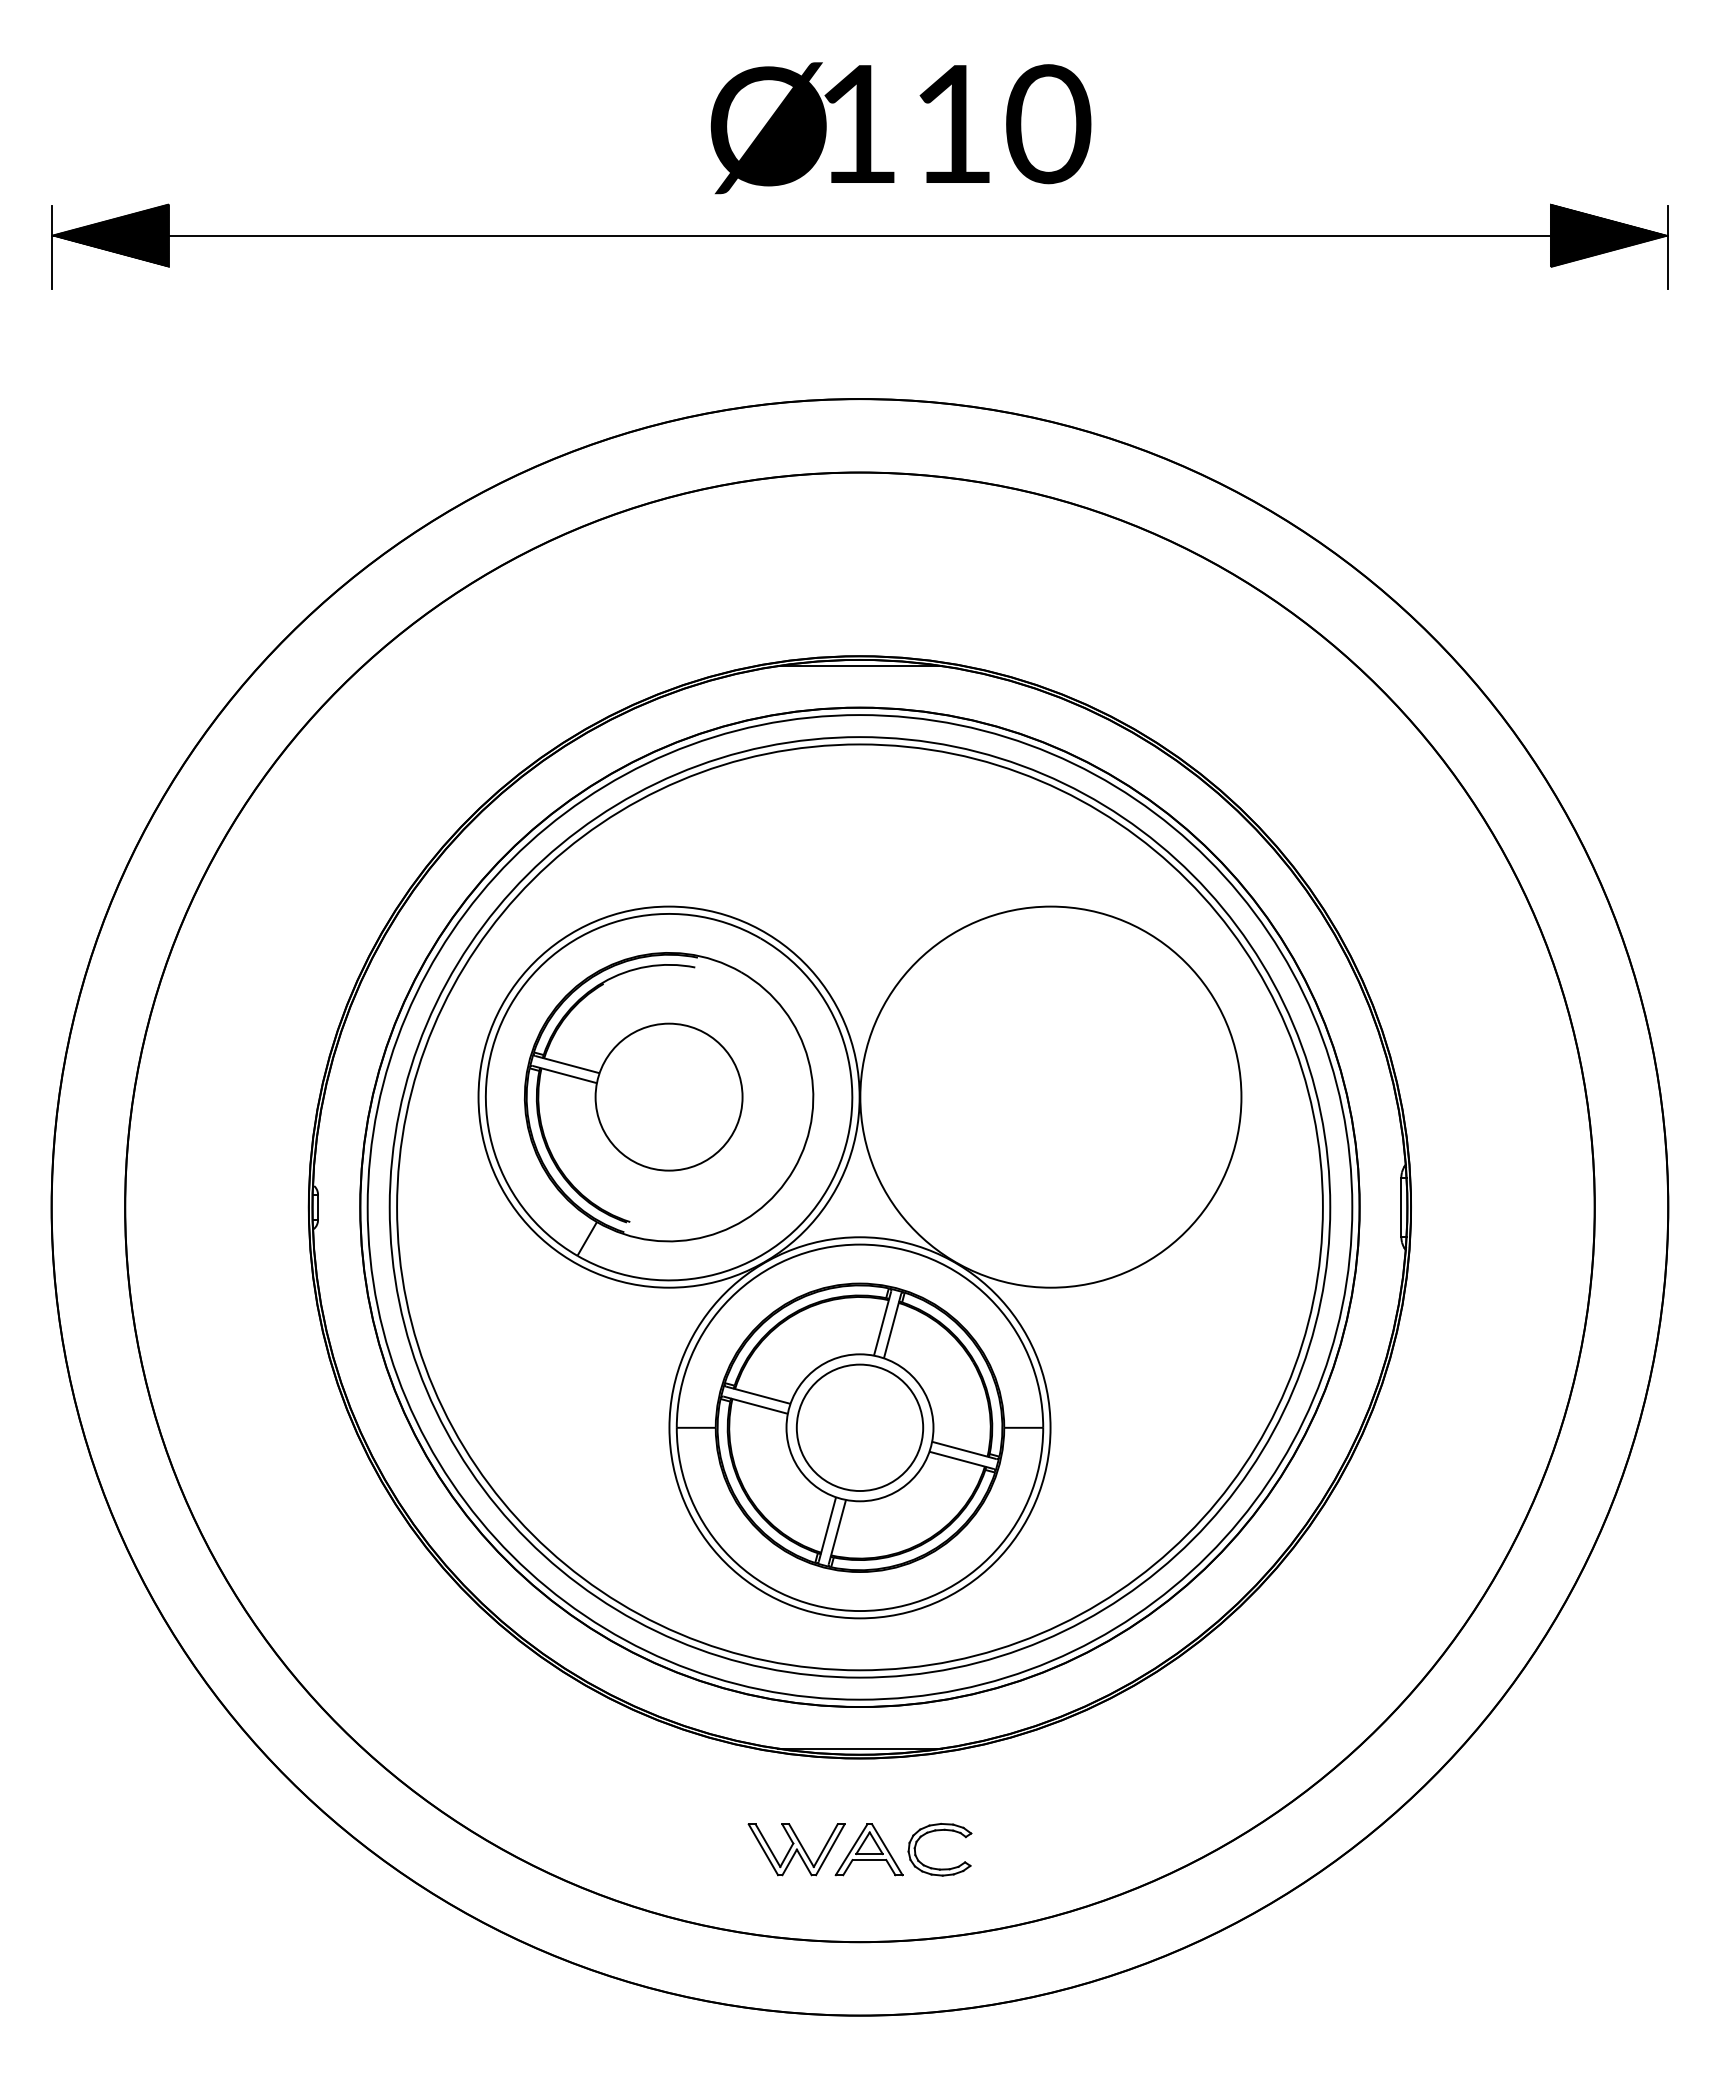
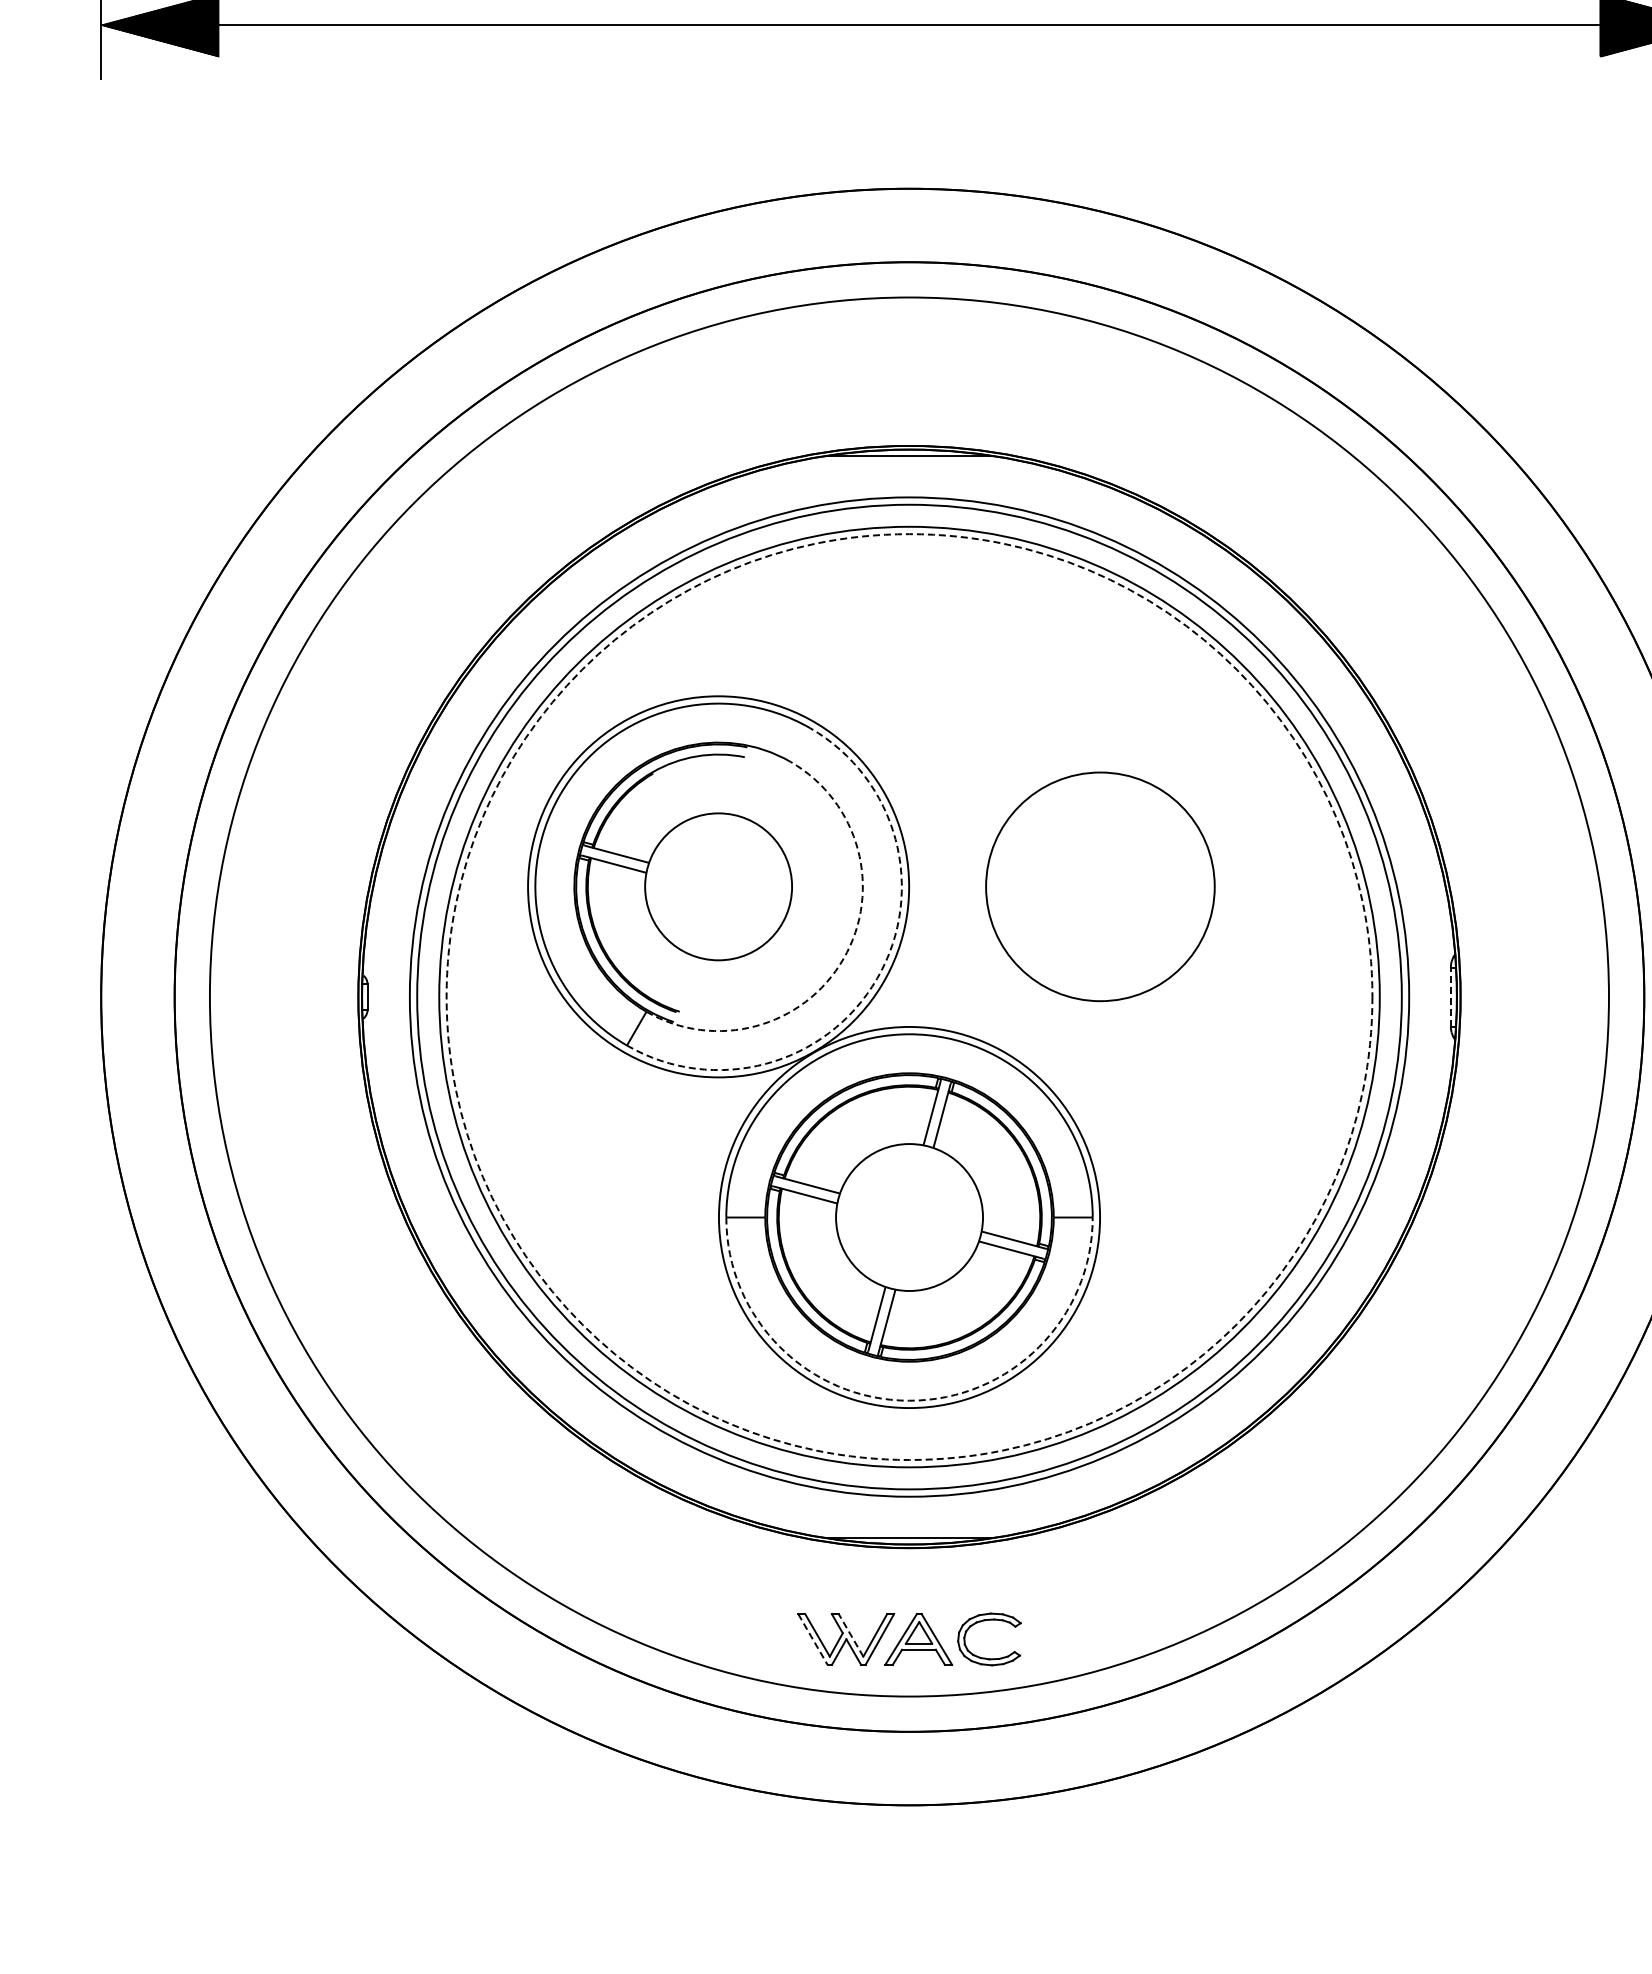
circle: (1050, 1096) -> (1100, 886), size x0.6
arc: (793, 1169) -> (843, 959), solid -> dashed
arc: (827, 1188) -> (877, 978), solid -> dashed
line: (1401, 1206) -> (1451, 996), solid -> dashed
circle: (859, 1207) -> (909, 997), size x1.4
circle: (859, 1207) -> (909, 997), solid -> dashed
circle: (859, 1427) -> (909, 1217), removed
arc: (860, 1611) -> (910, 1401), solid -> dashed
line: (801, 1845) -> (851, 1635), solid -> dashed
line: (763, 1850) -> (813, 1640), solid -> dashed

